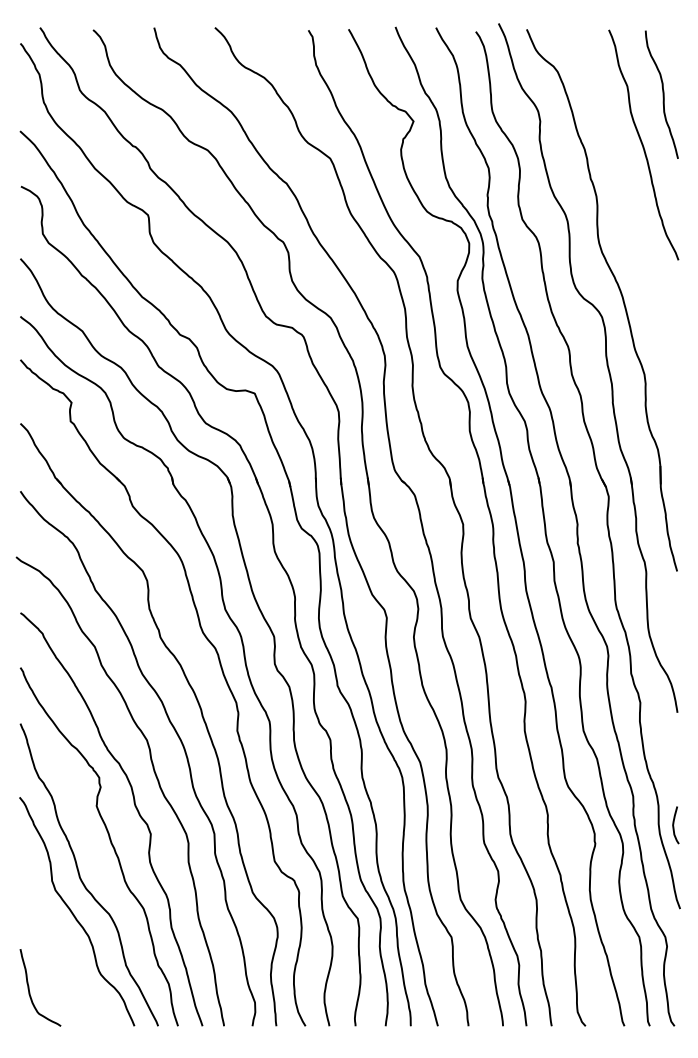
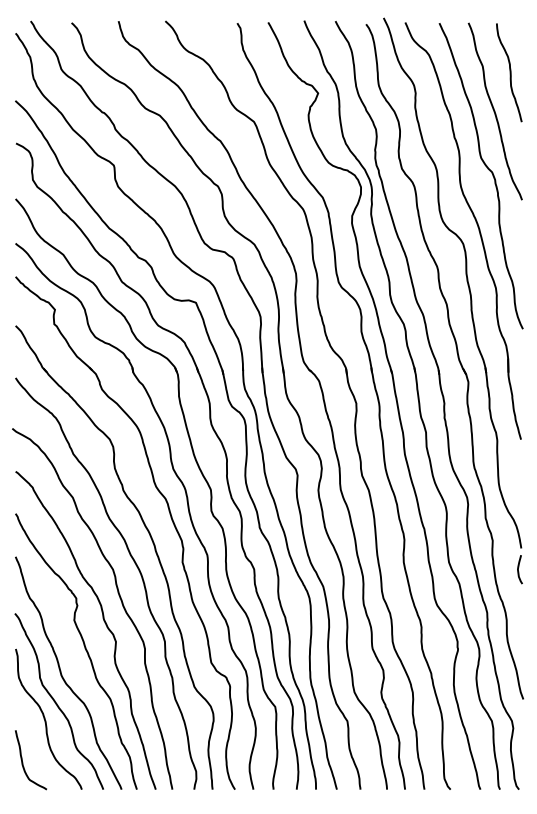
curve: (633, 219) -> (487, 168), added
curve: (674, 824) -> (519, 569), moved
curve: (59, 934) -> (45, 719), added

